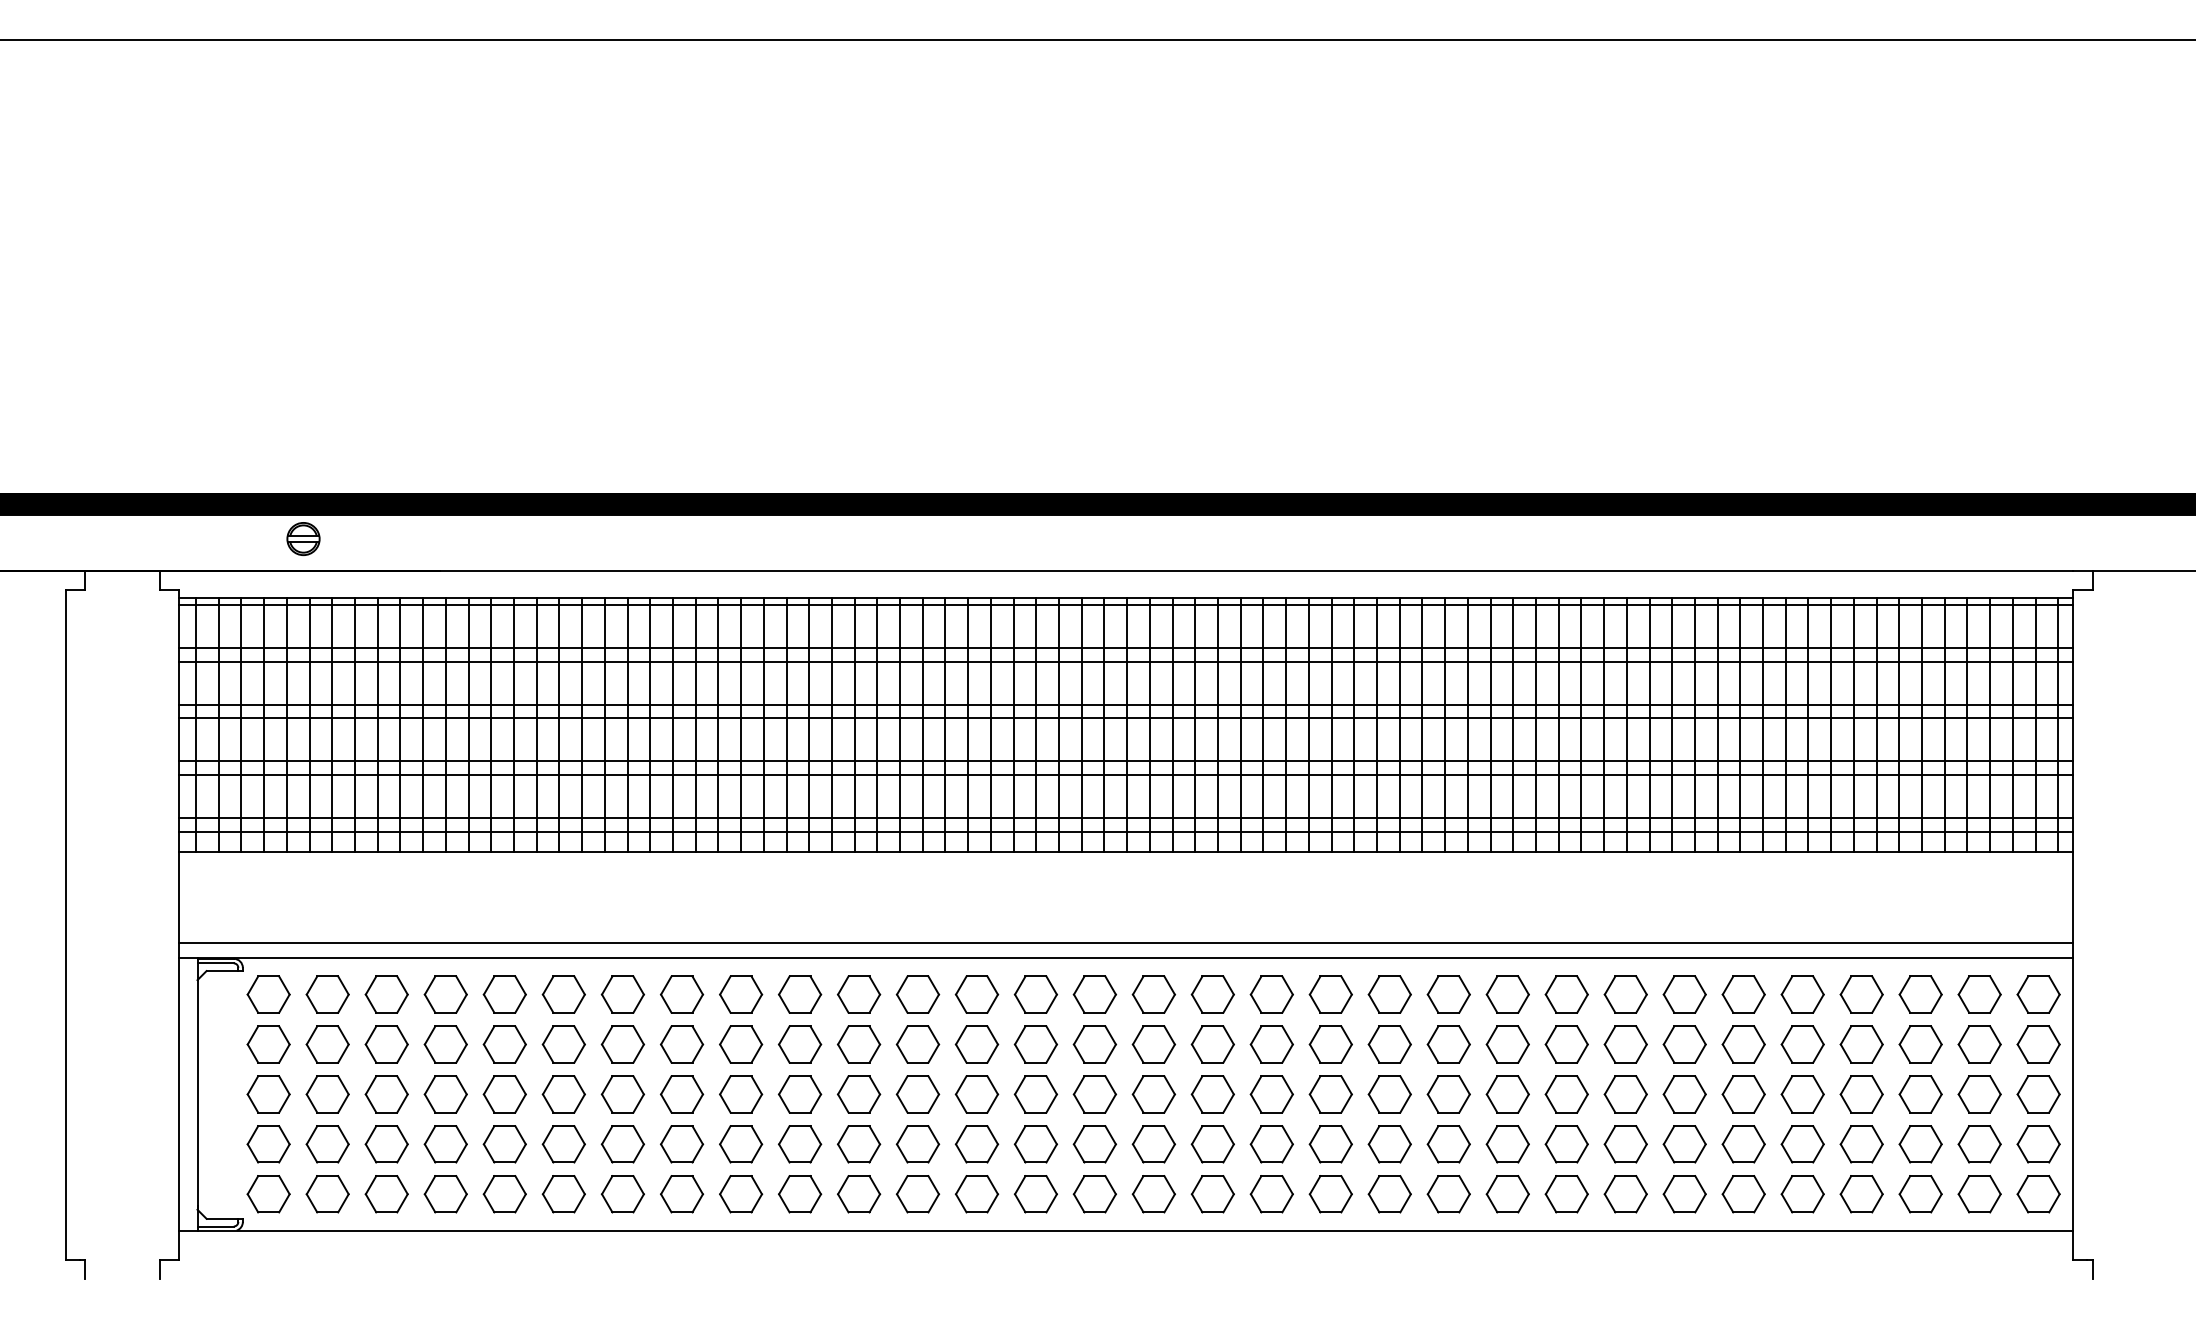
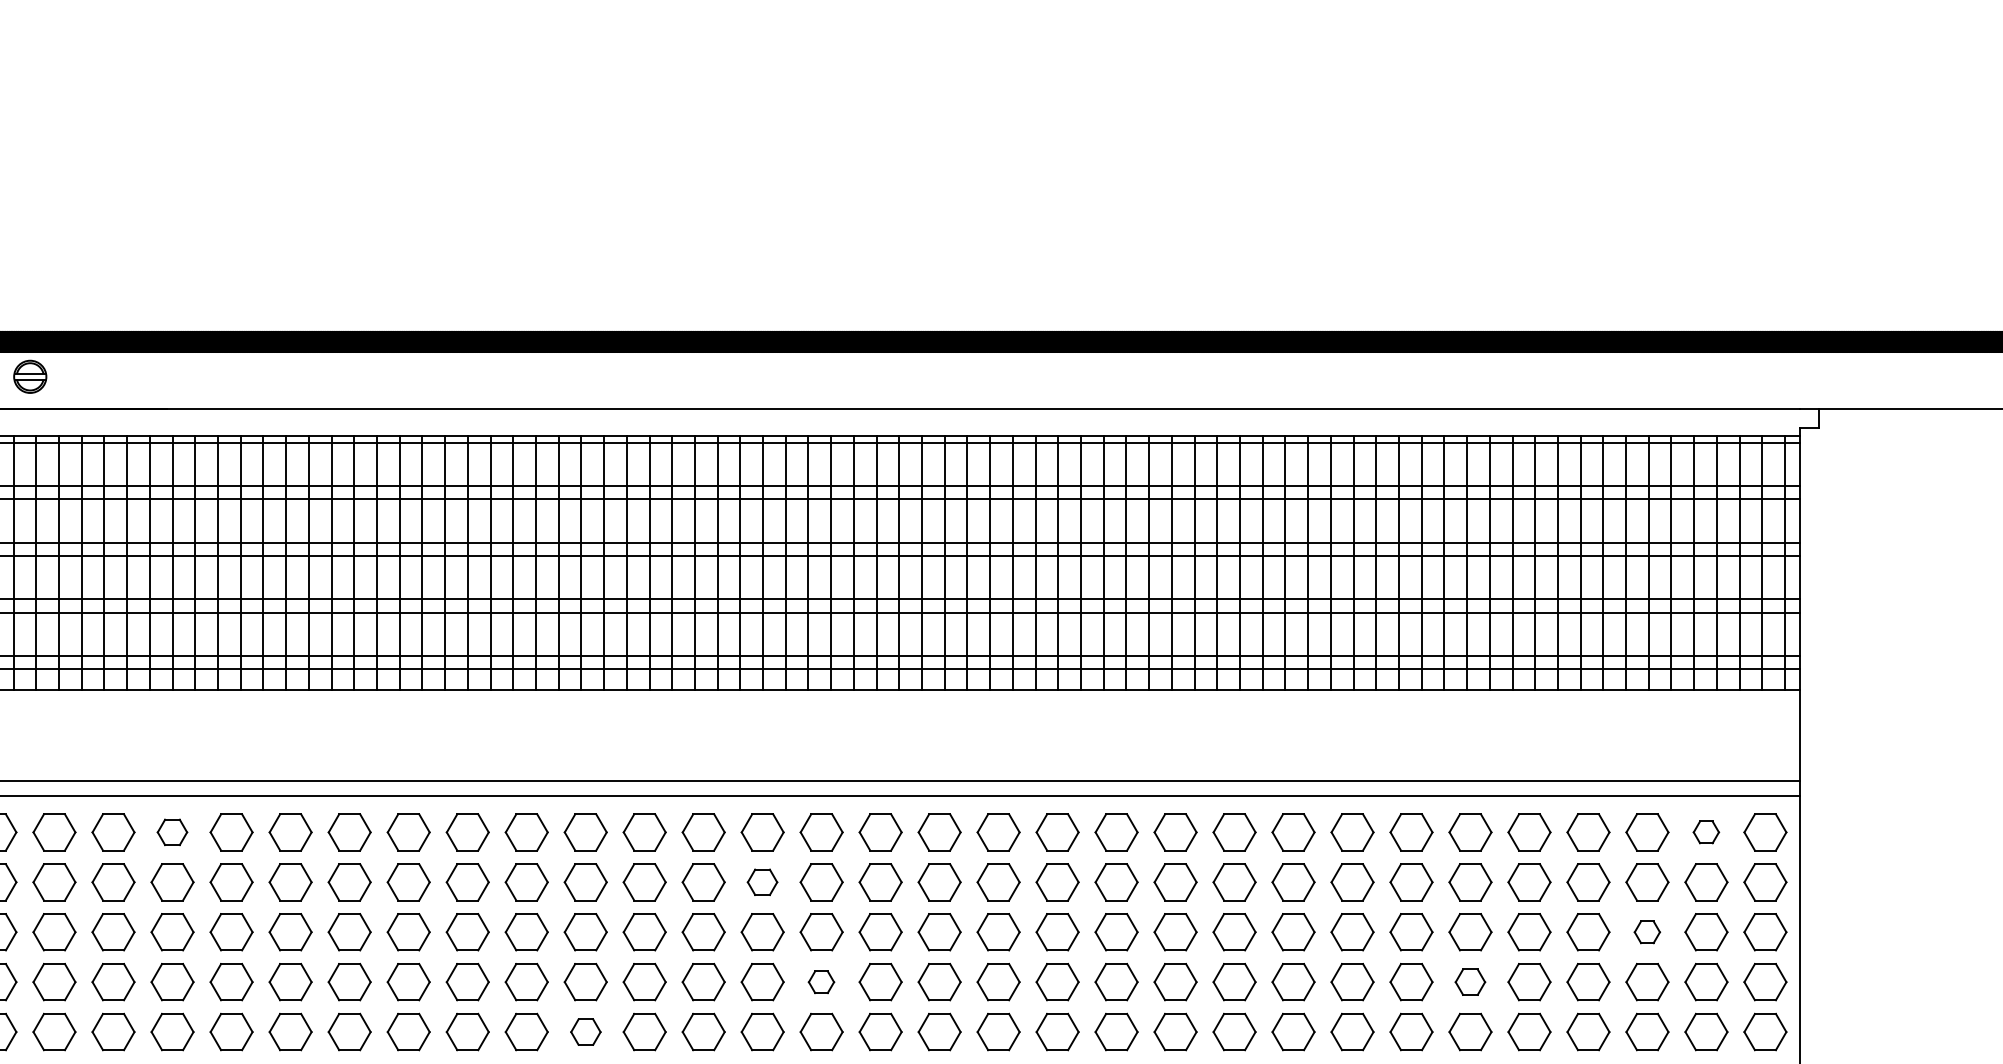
part: (445, 994) -> (172, 832), size x0.7
part: (1979, 994) -> (1706, 832), size x0.6
part: (1035, 1044) -> (762, 882), size x0.7
part: (1920, 1094) -> (1647, 932), size x0.6
part: (1094, 1144) -> (821, 982), size x0.6
part: (1743, 1144) -> (1470, 982), size x0.7
part: (859, 1194) -> (586, 1032), size x0.7

